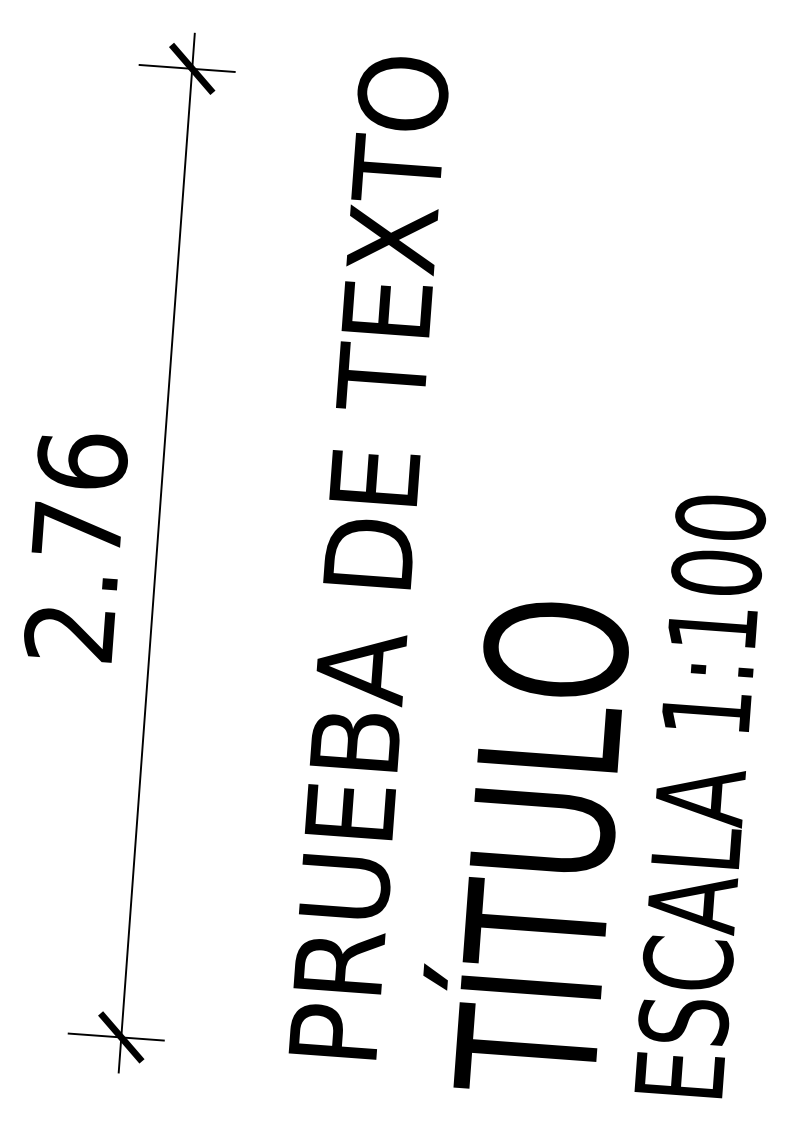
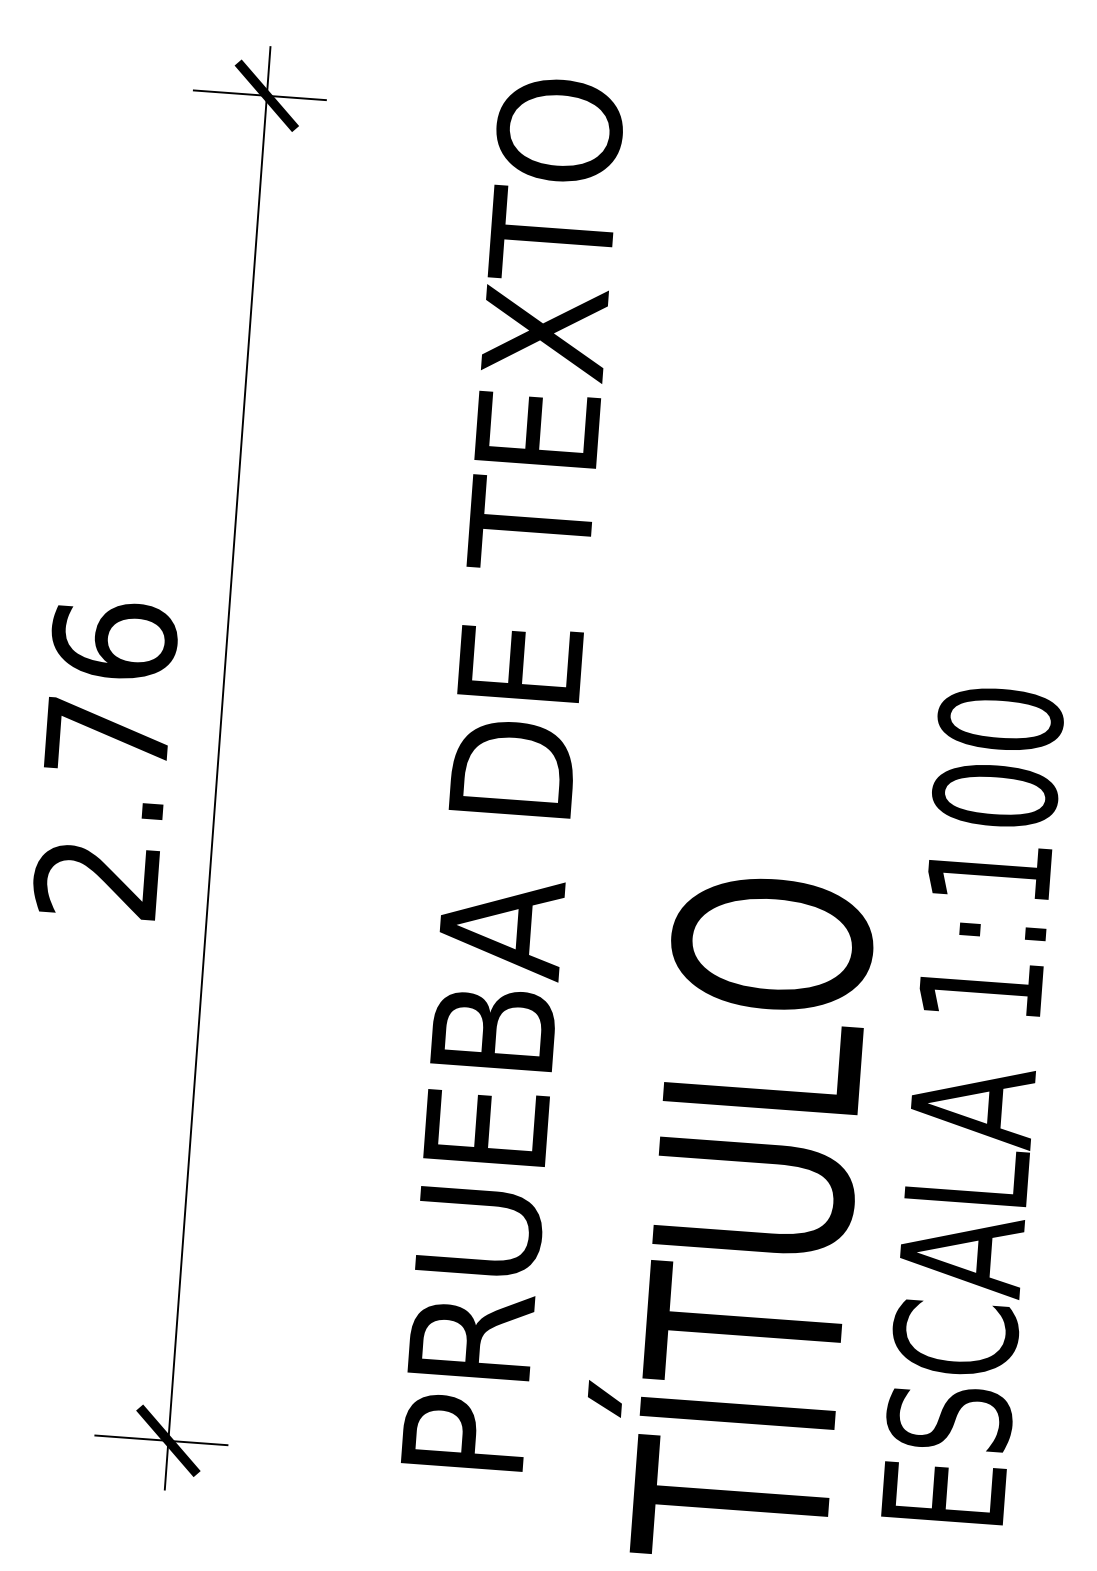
text: (526, 844) -> (730, 1215), moved

